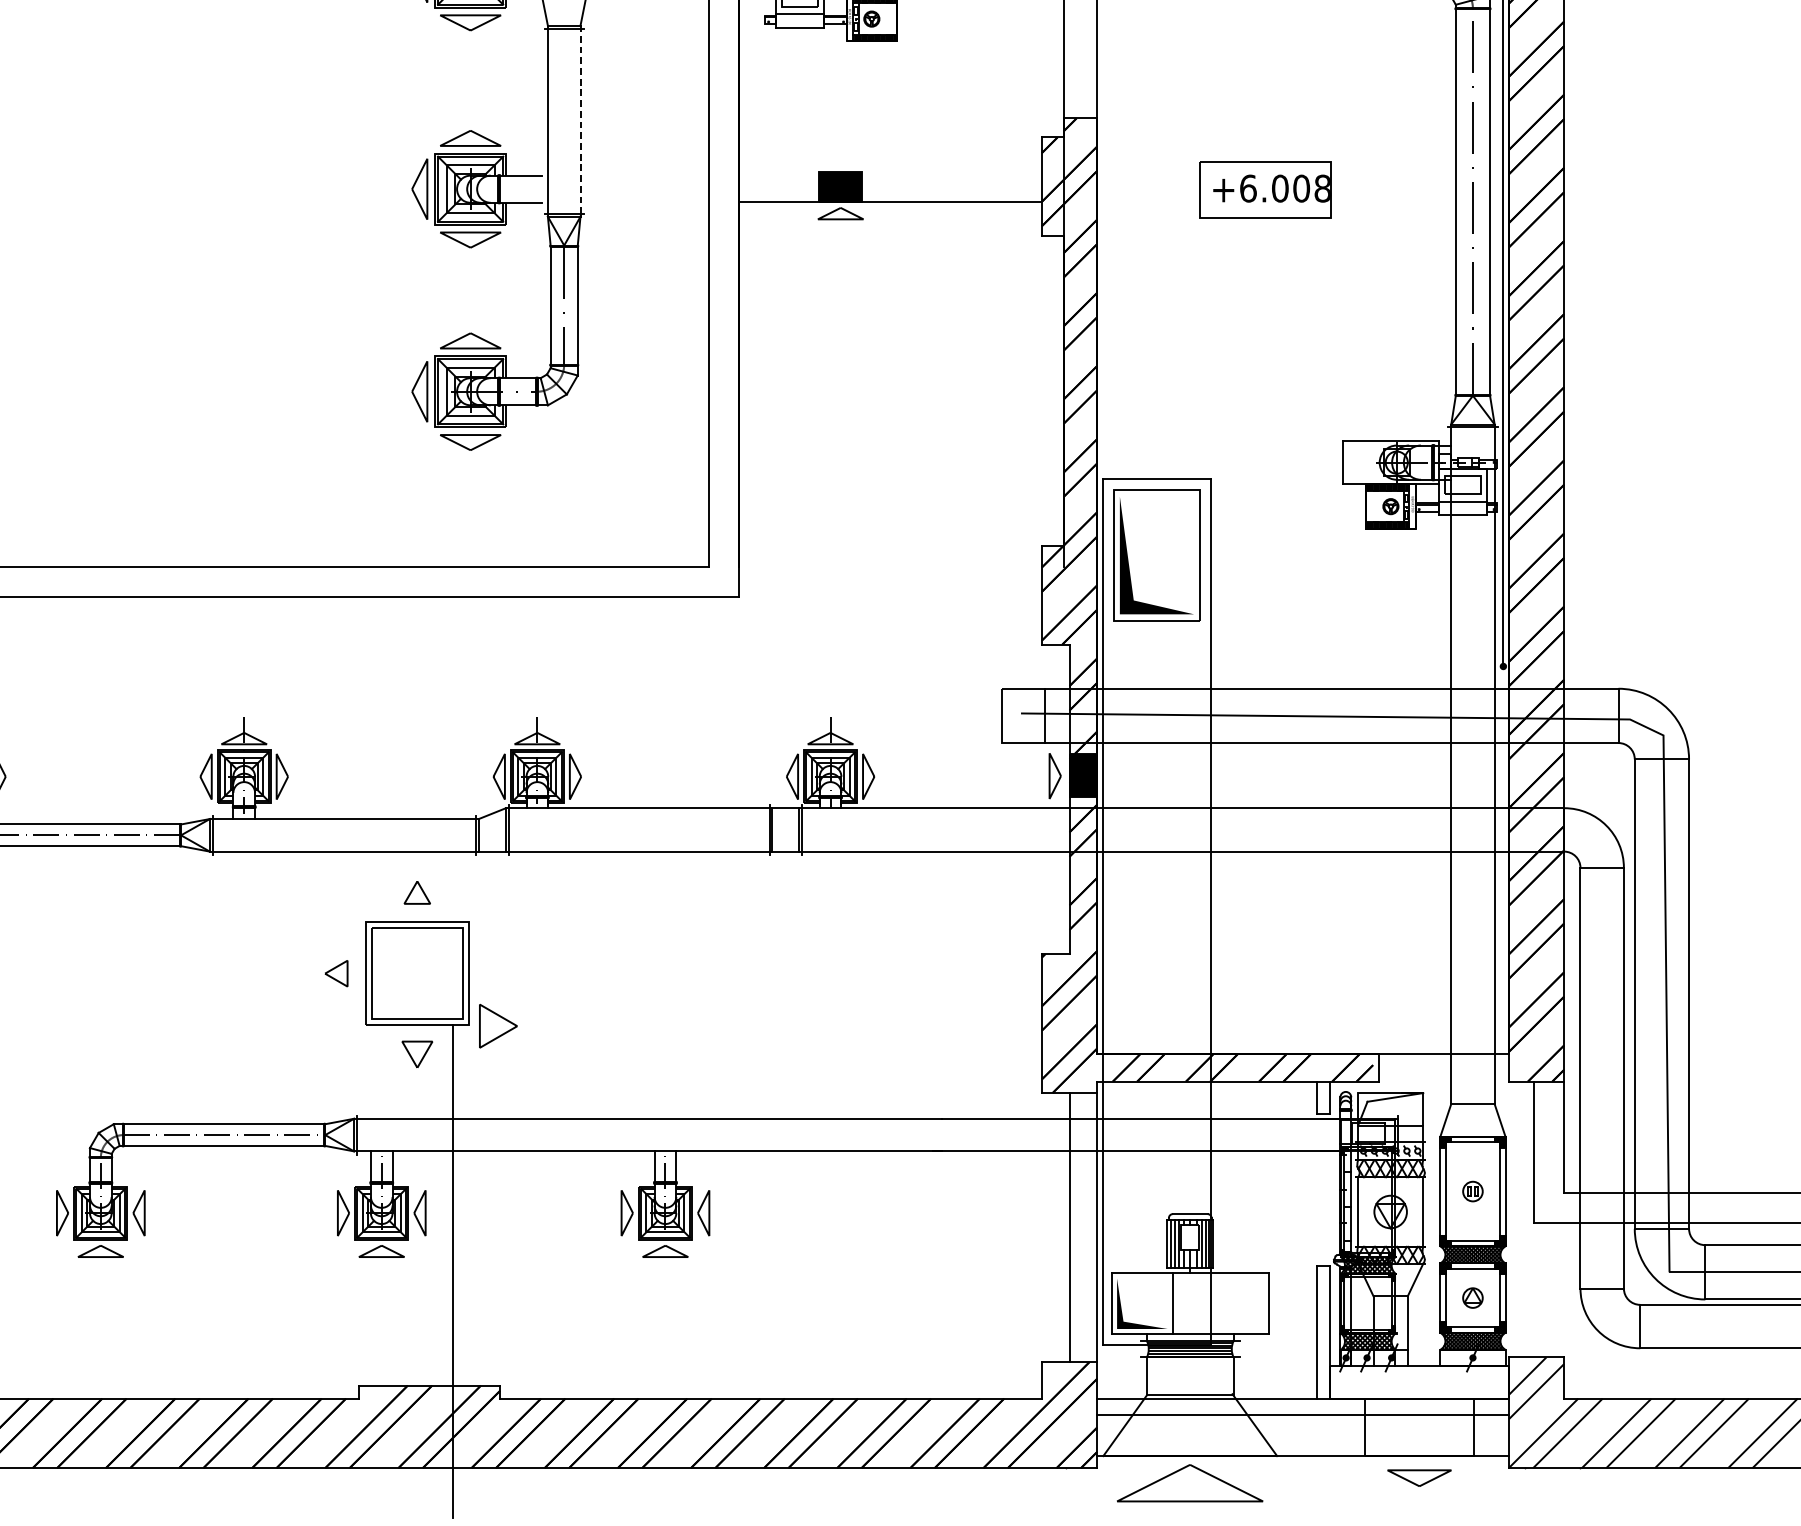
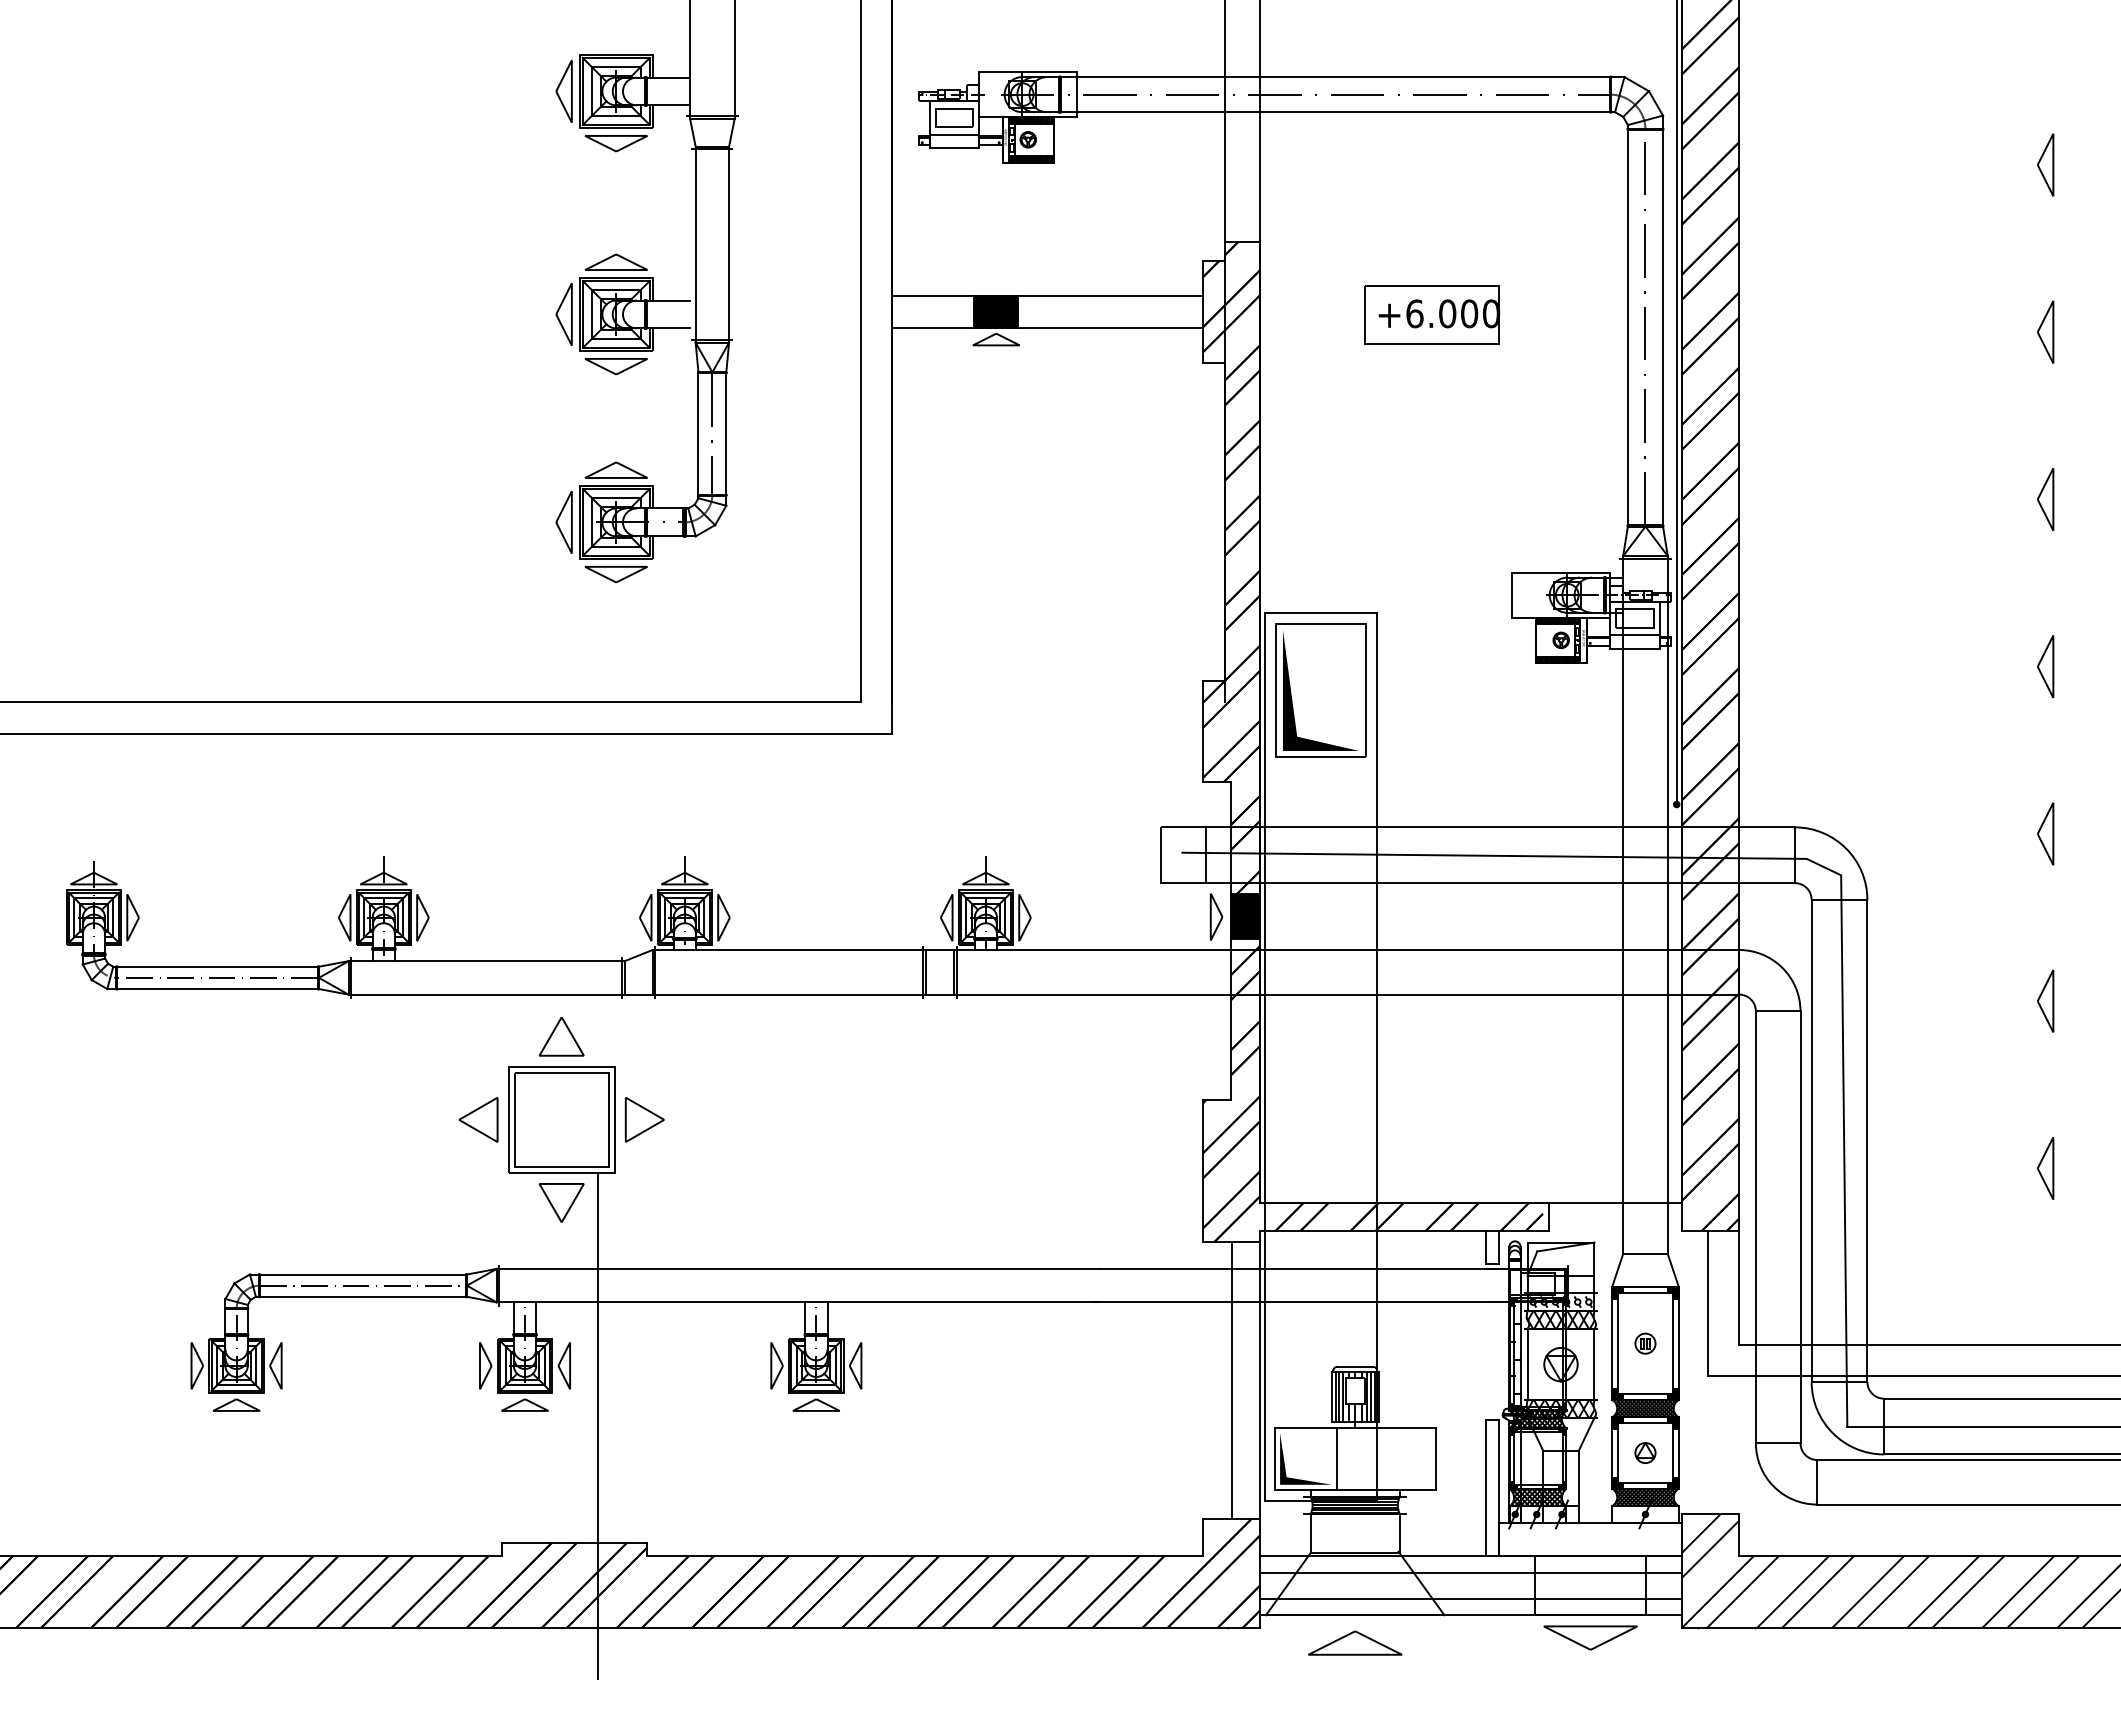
line: (580, 121) -> (729, 244), dashed -> solid
line: (889, 171) -> (1046, 296), added
text: (1322, 189) -> (1491, 314), +6.008 -> +6.000
part: (417, 892) -> (561, 1036), size x1.67
part: (336, 973) -> (478, 1119), size x1.67
part: (498, 1025) -> (644, 1119), moved
part: (417, 1054) -> (561, 1202), size x1.43
line: (1302, 1439) -> (1470, 1598), added
part: (1419, 1477) -> (1590, 1637), size x1.43
part: (1190, 1482) -> (1355, 1642), size x0.62

